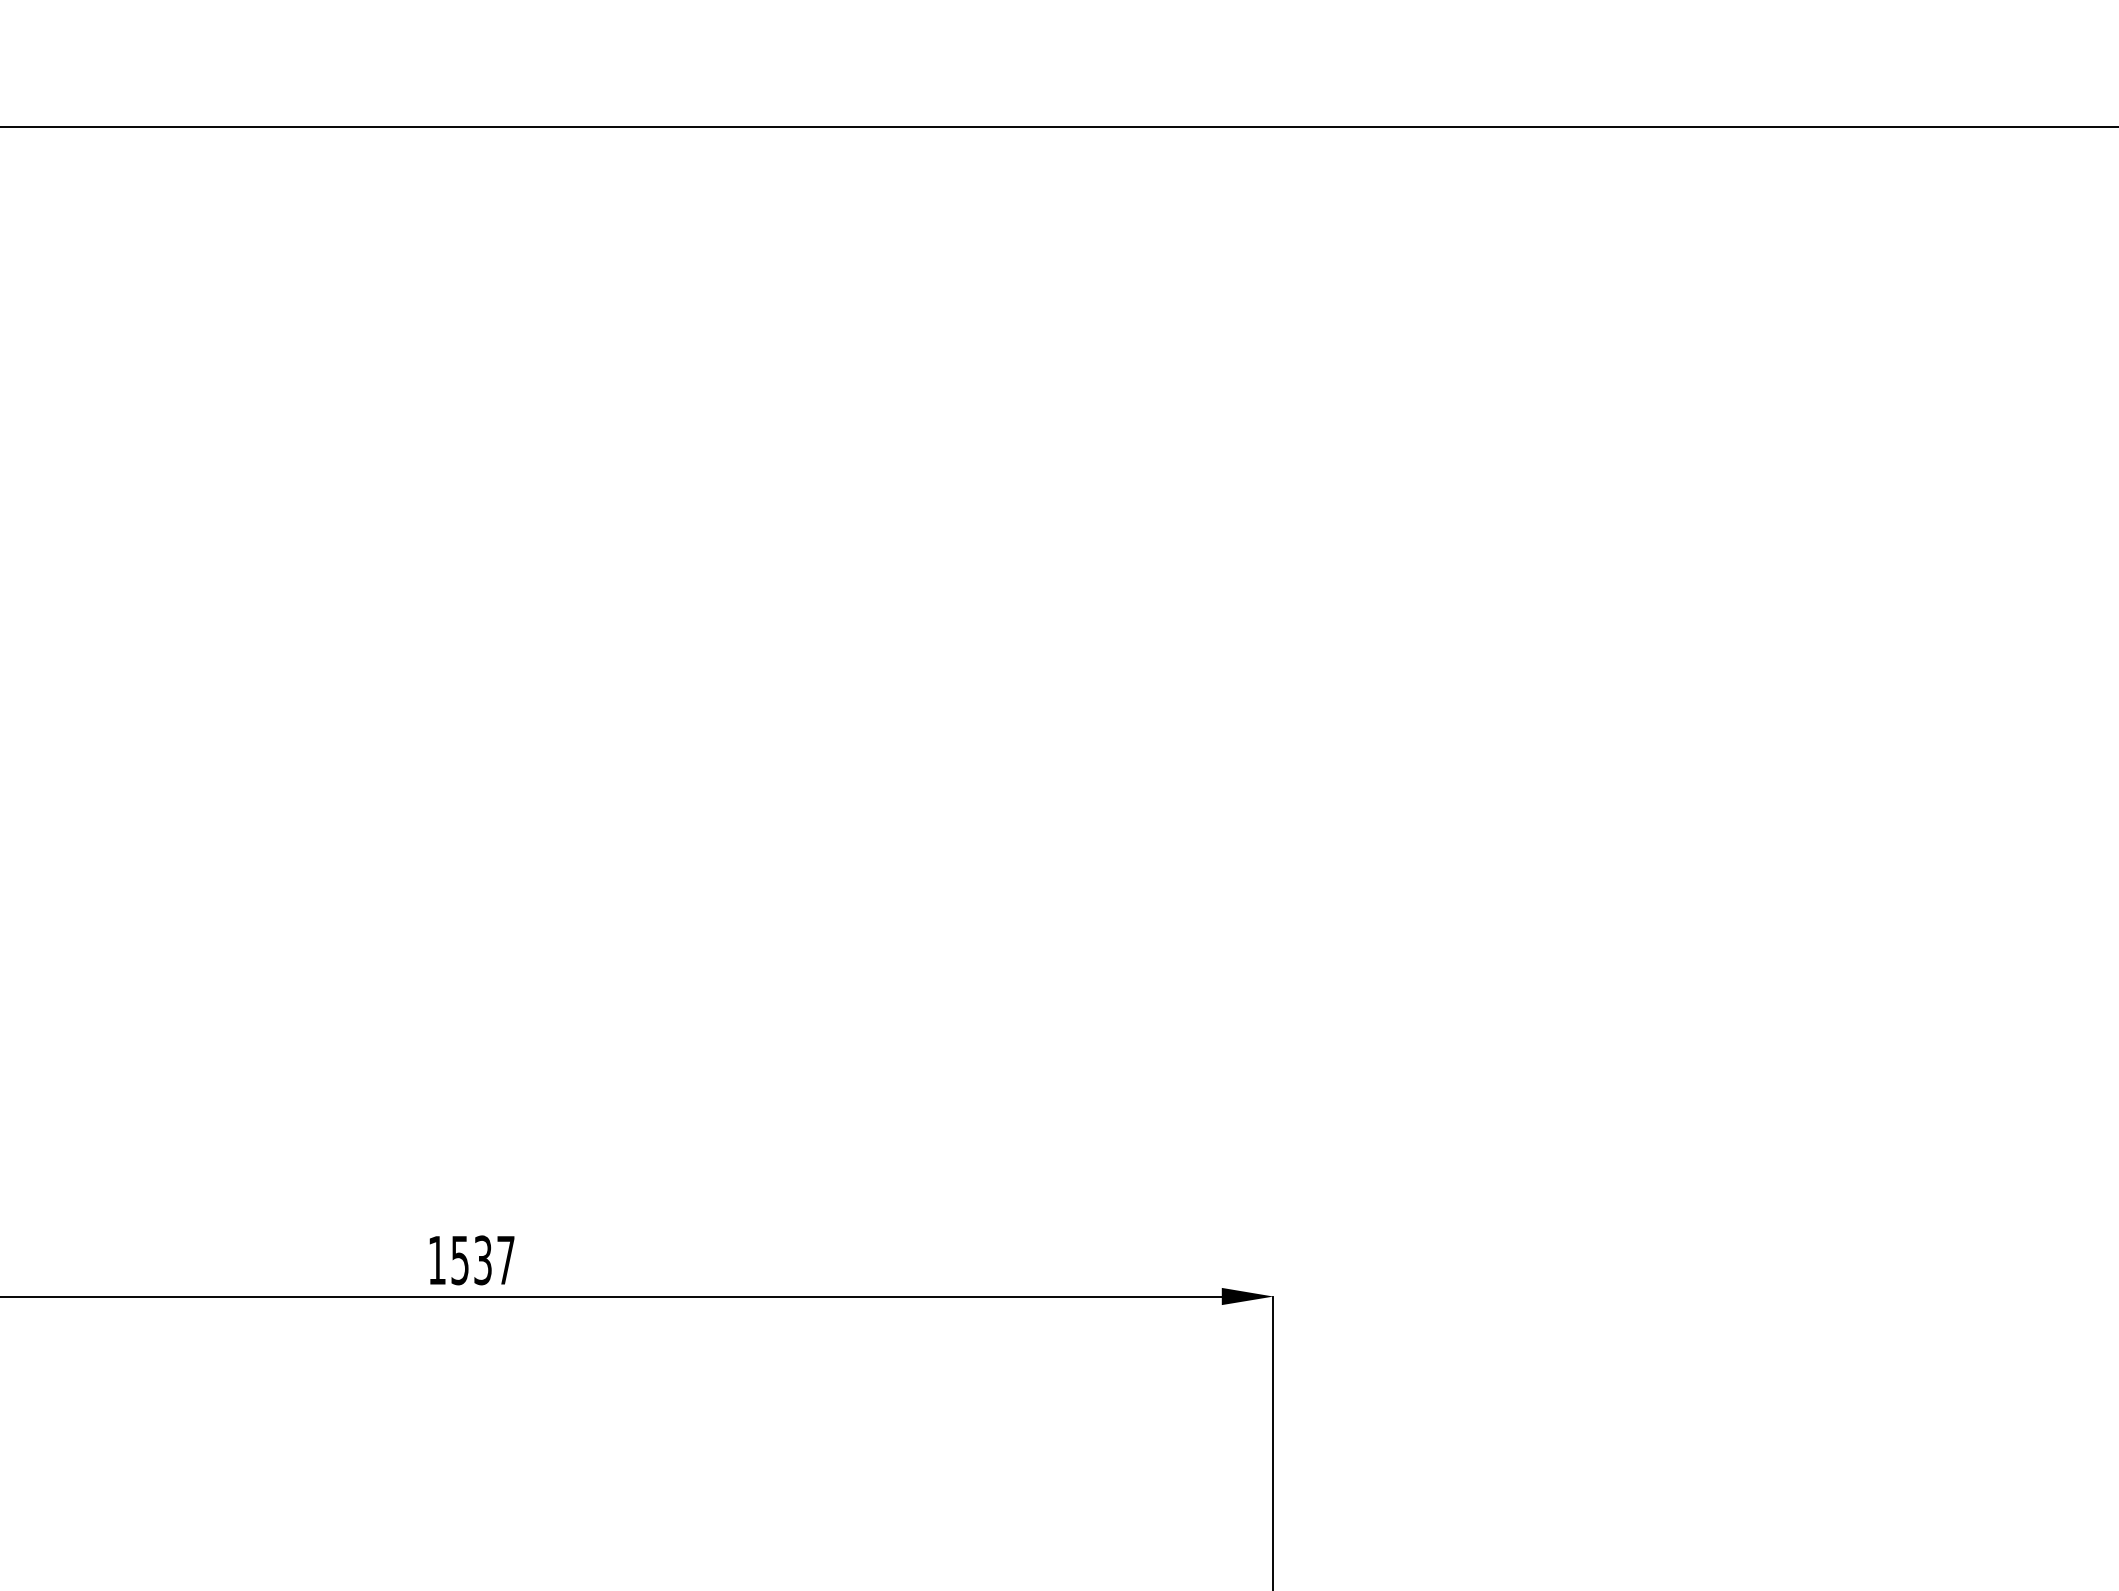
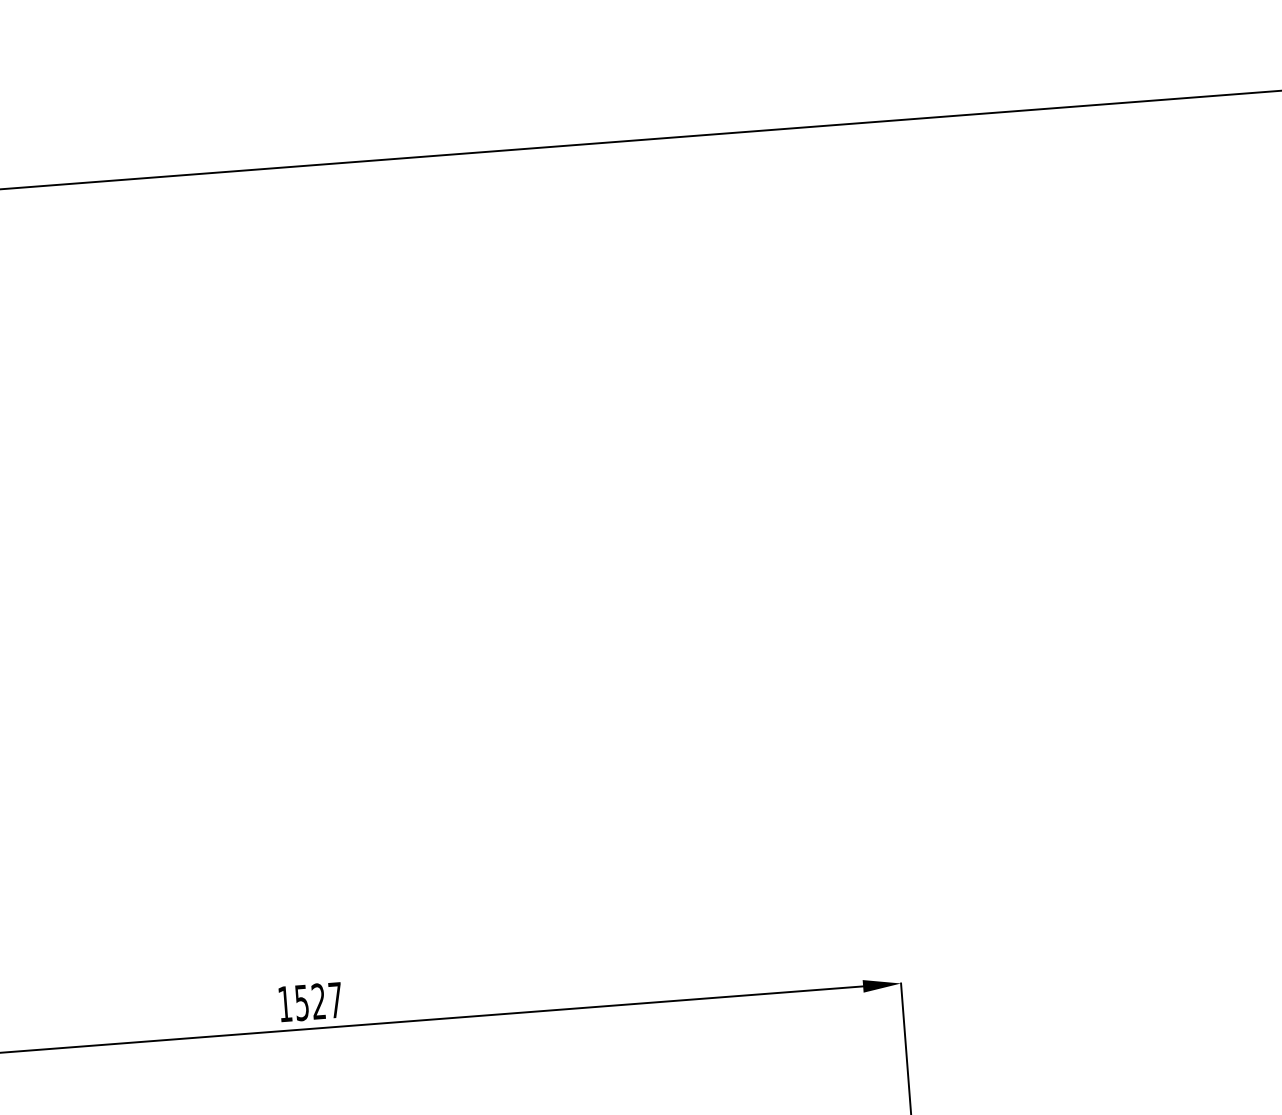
text: (482, 1260) -> (318, 1001), 1537 -> 1527

